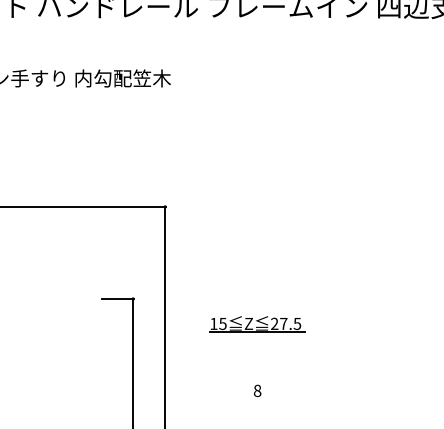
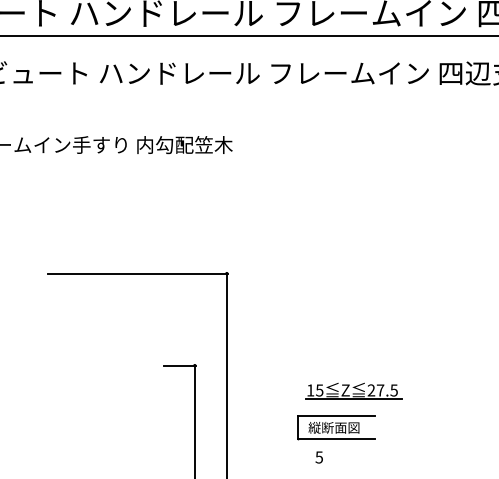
part: (256, 323) -> (353, 390), moved
part: (274, 360) -> (336, 427), added
text: (257, 390) -> (319, 457), 8 -> 5

